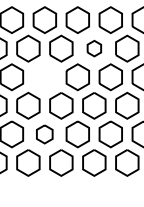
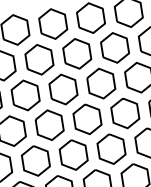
part: (94, 48) -> (115, 47), size x1.67
part: (44, 77) -> (63, 89), added
part: (44, 134) -> (73, 155), size x1.43

